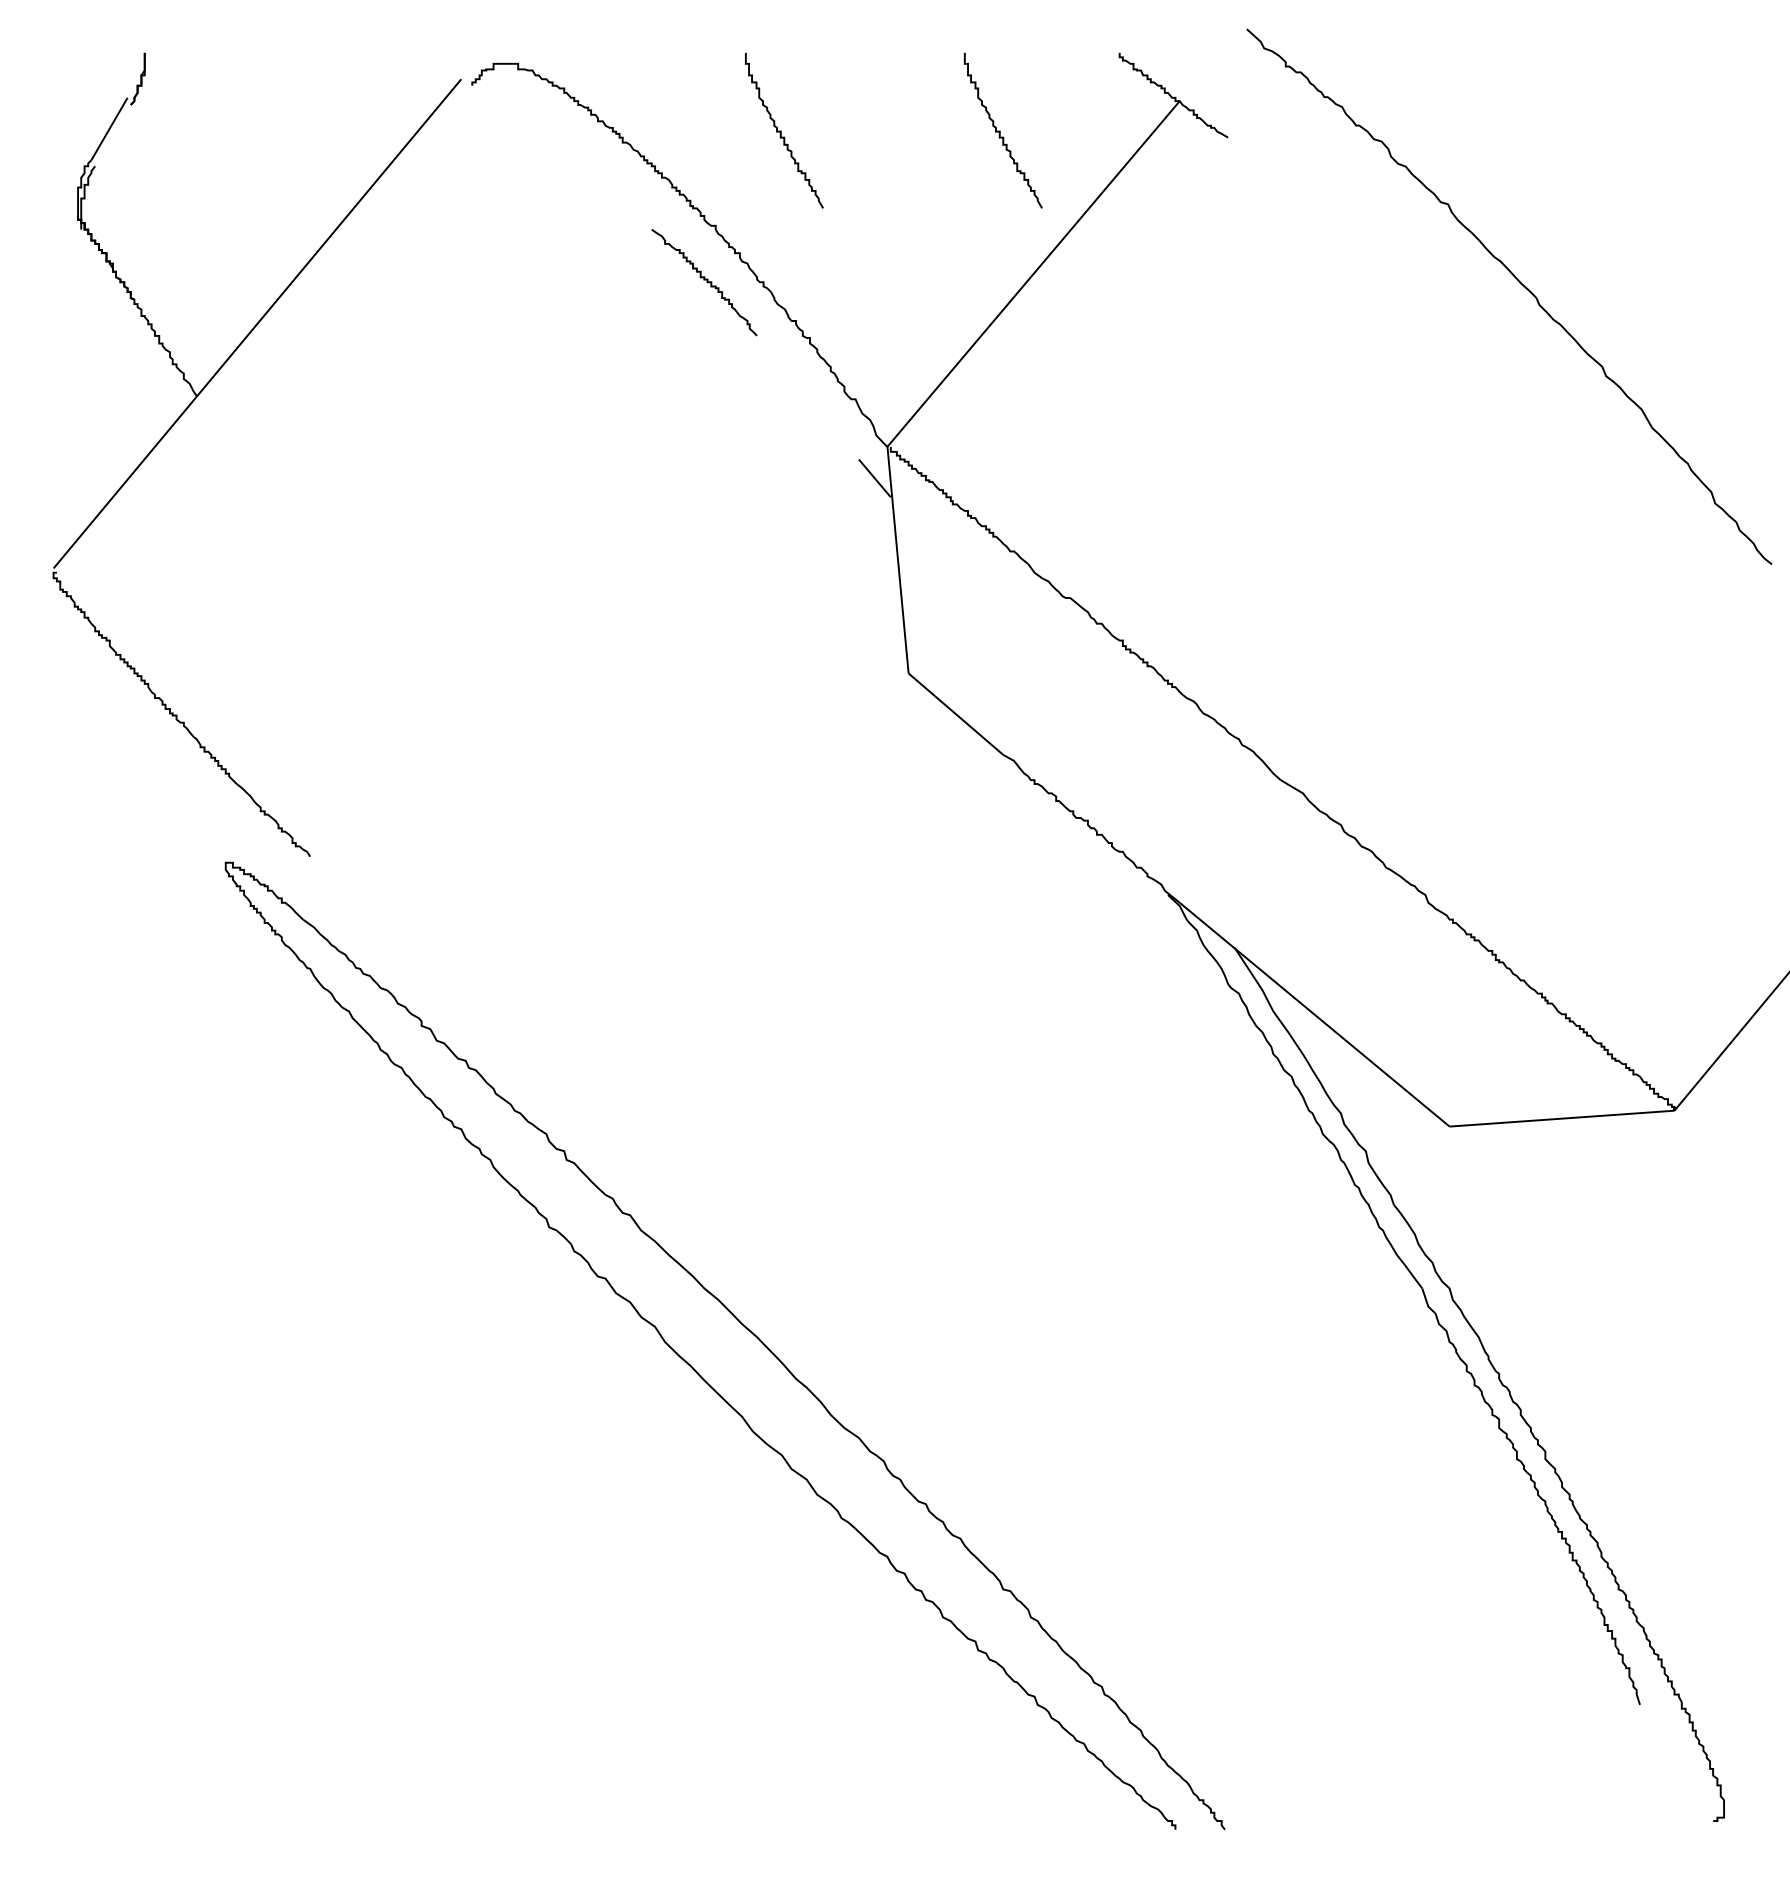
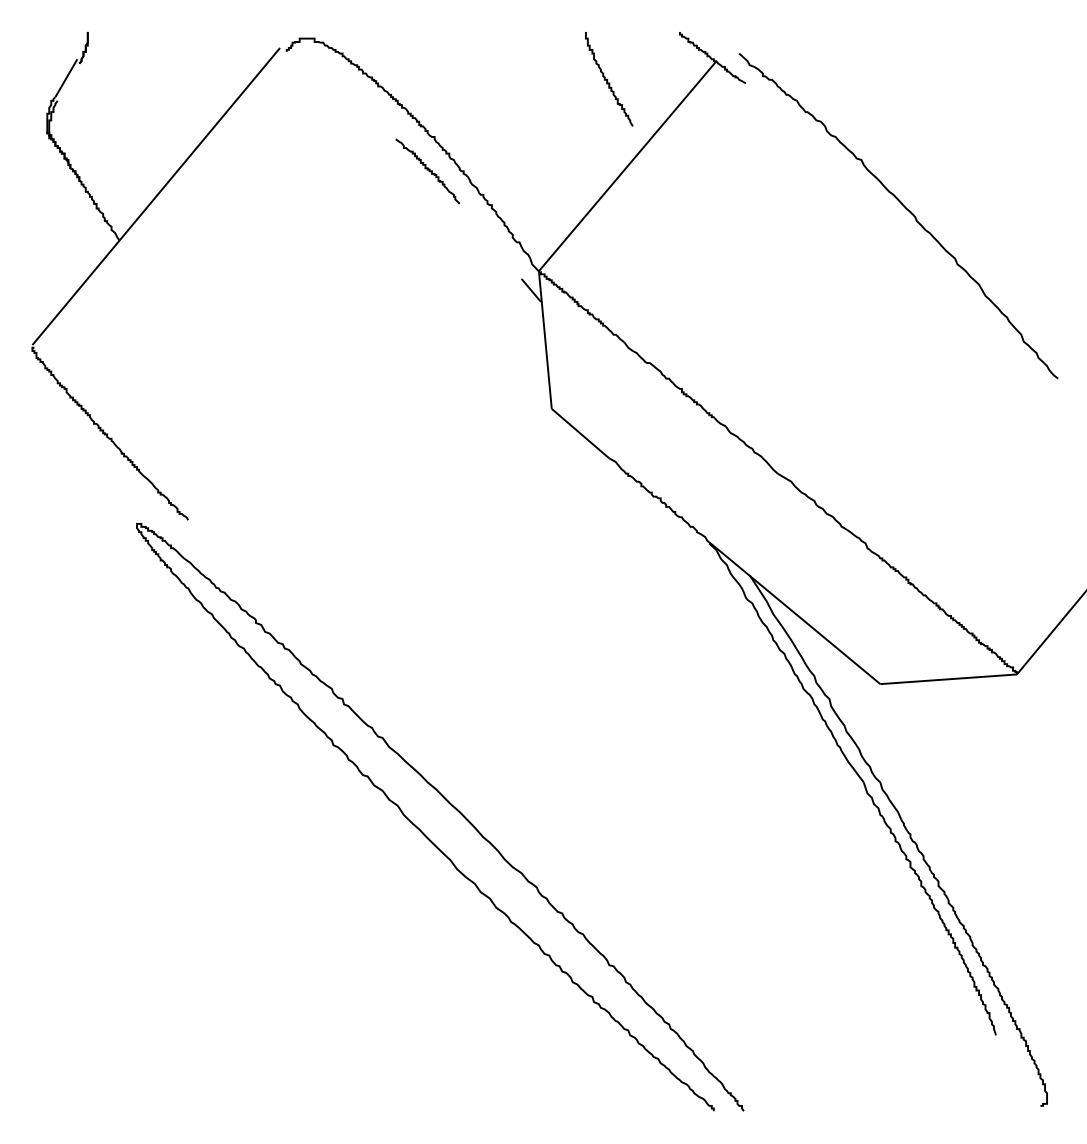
curve: (781, 131) -> (474, 79), removed
curve: (1520, 285) -> (905, 209), moved

